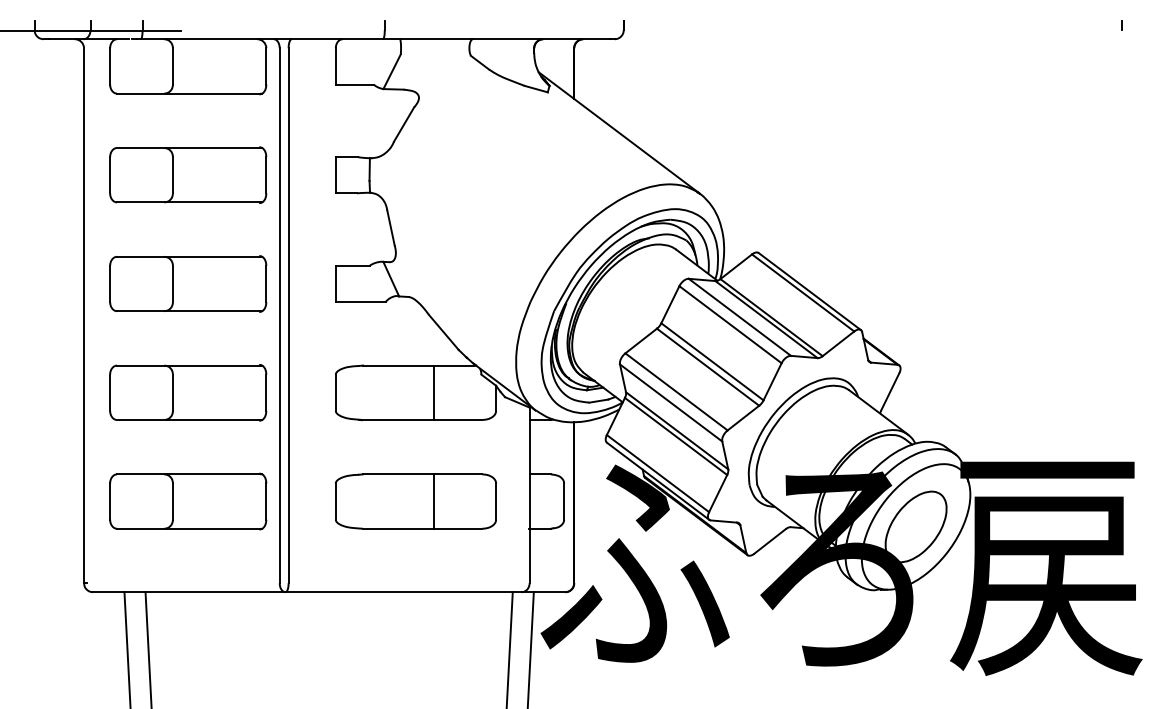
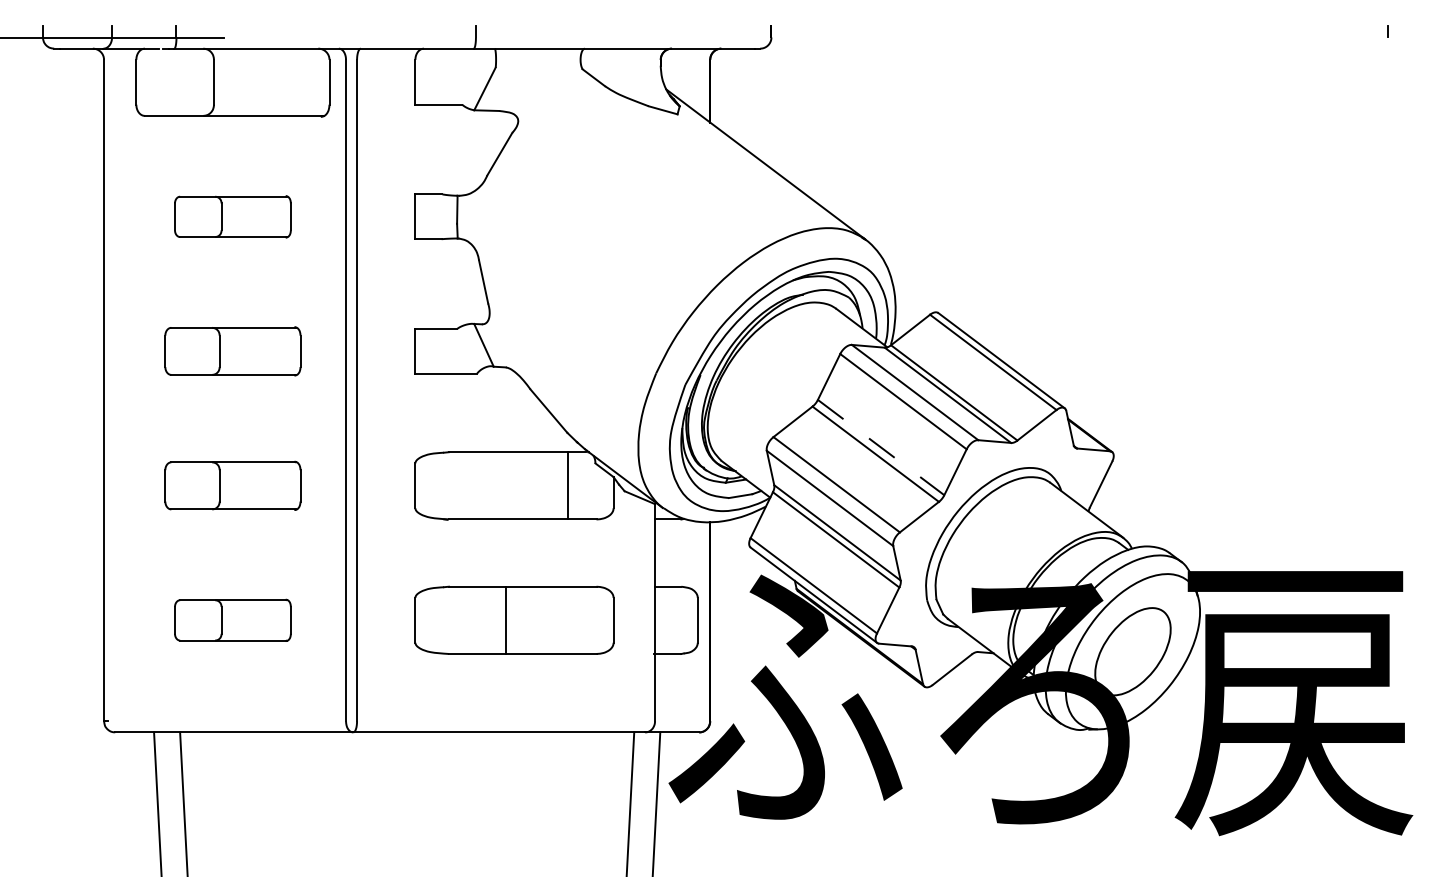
part: (187, 174) -> (232, 216), size x0.6
part: (187, 284) -> (232, 351), size x0.7
line: (712, 361) -> (881, 447), solid -> dashed
part: (187, 392) -> (232, 485), size x0.7
line: (433, 392) -> (568, 485), moved
line: (433, 500) -> (506, 619), moved
part: (187, 501) -> (232, 620), size x0.6

